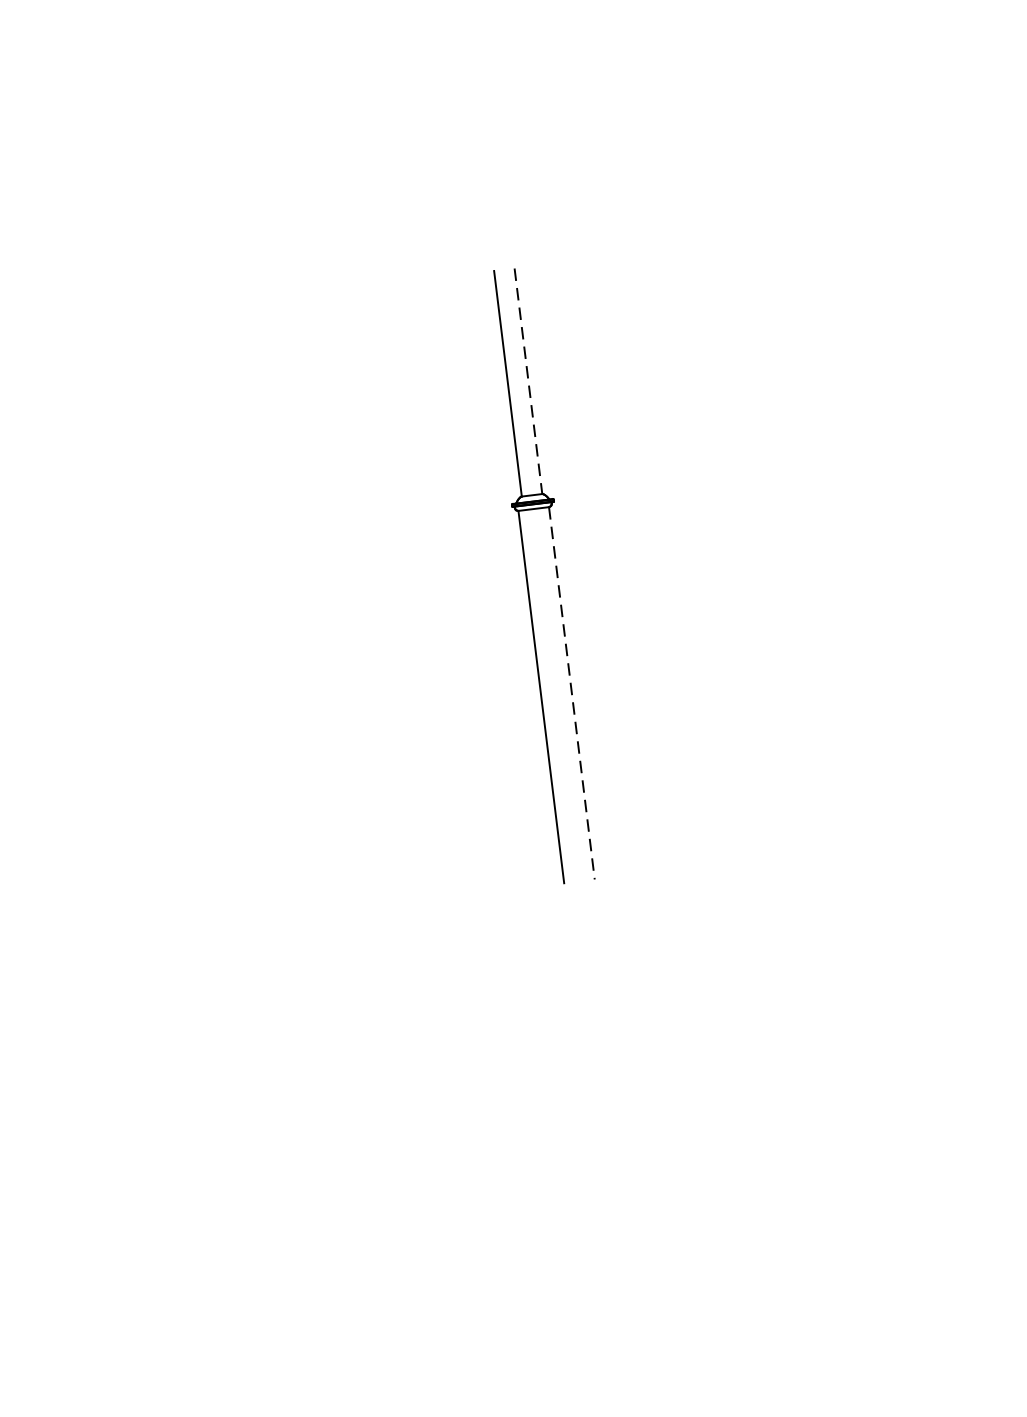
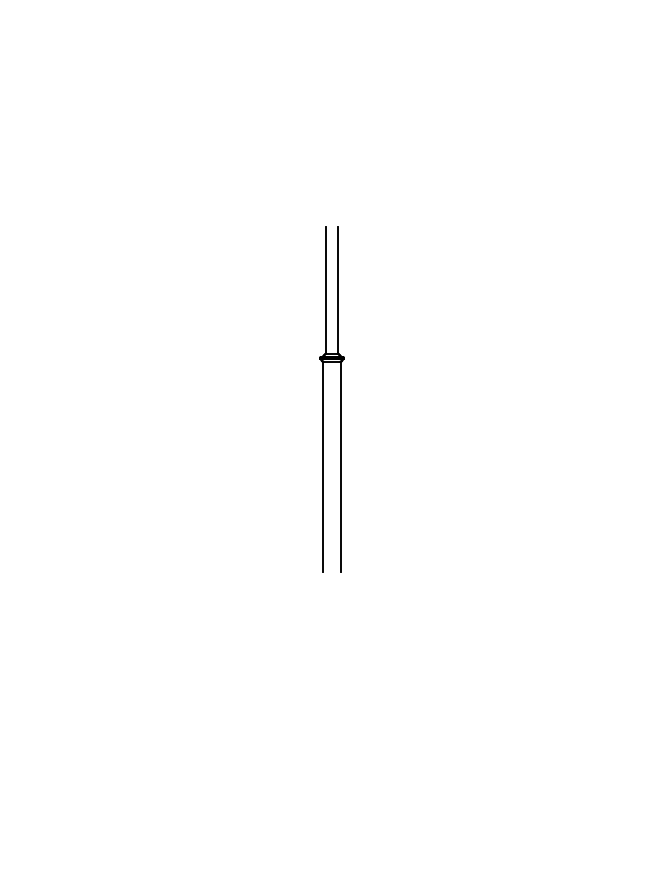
line: (528, 381) -> (337, 290), dashed -> solid
line: (571, 693) -> (340, 466), dashed -> solid

